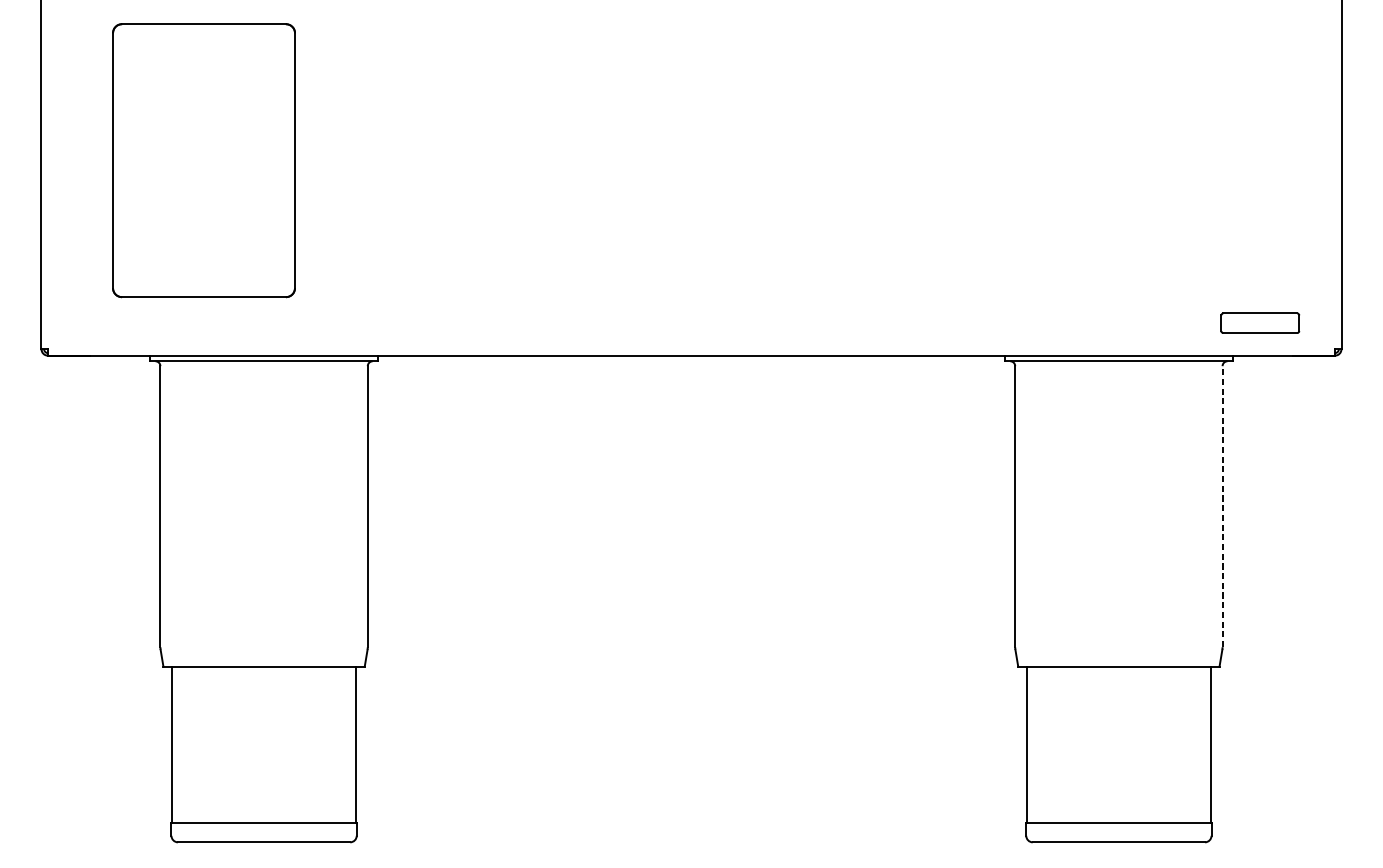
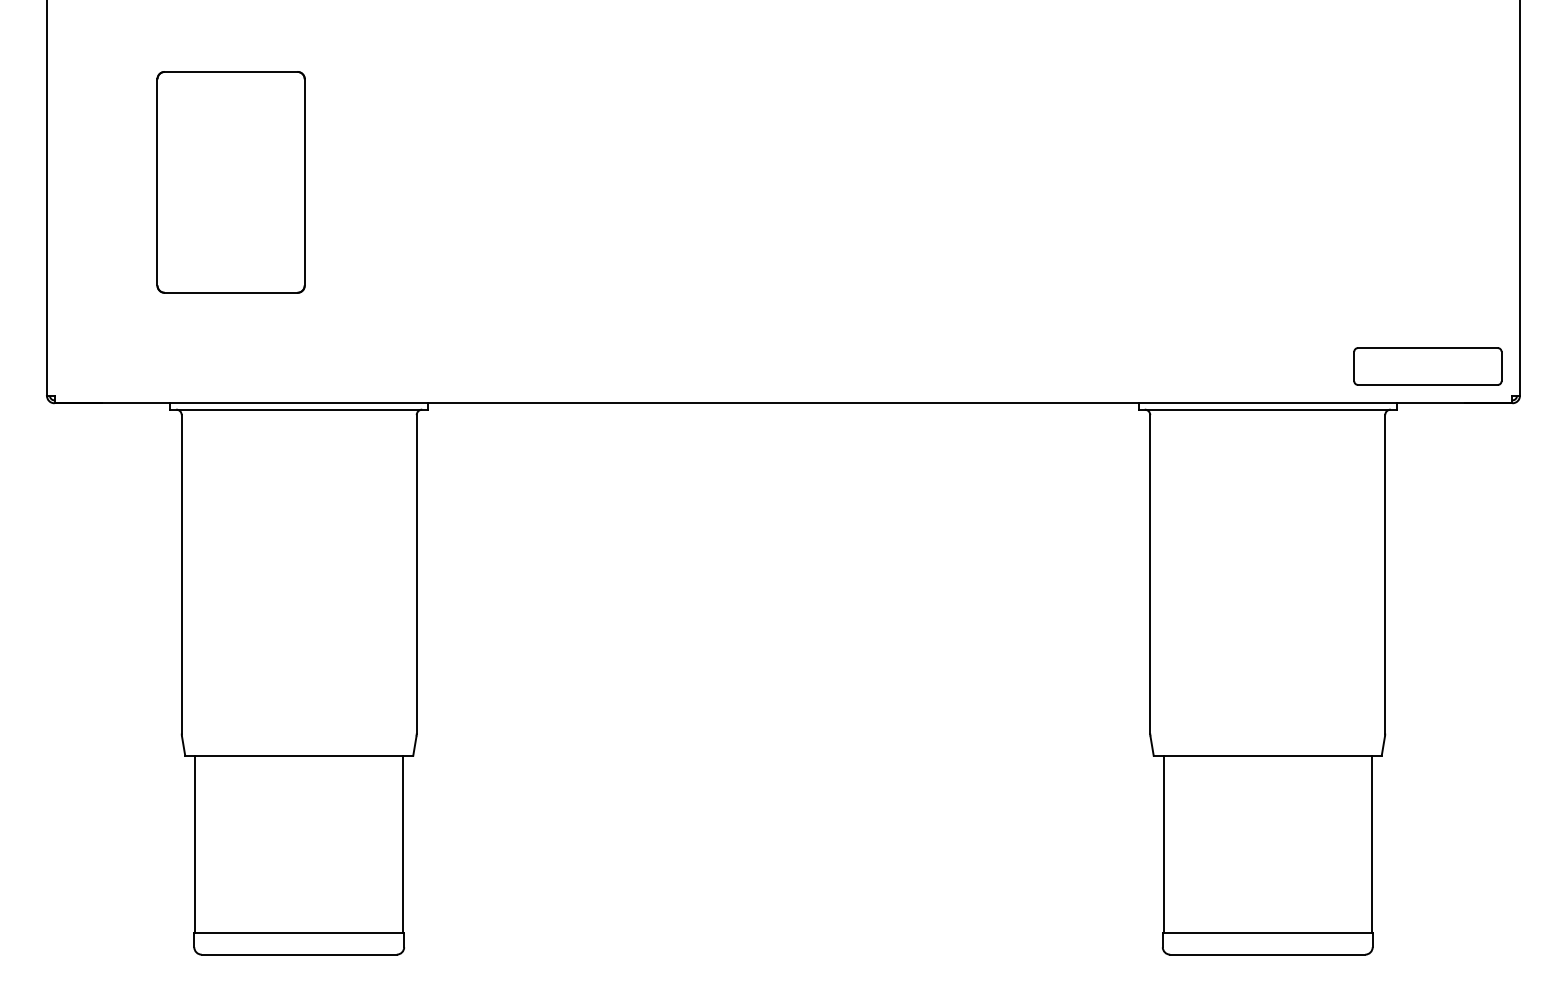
part: (203, 160) -> (230, 182), size x0.71
part: (1259, 323) -> (1427, 366), size x1.67
line: (1222, 505) -> (1385, 573), dashed -> solid

